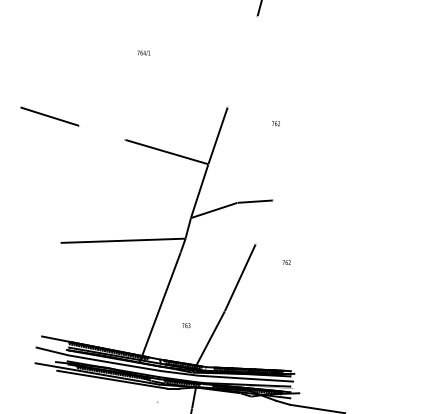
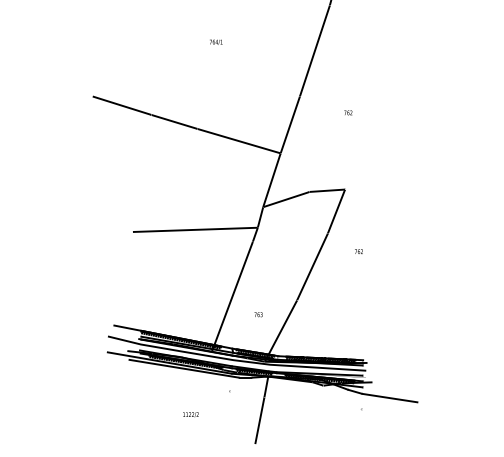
line: (242, 61) -> (314, 50), added
line: (102, 132) -> (174, 121), added
line: (264, 222) -> (336, 211), added

